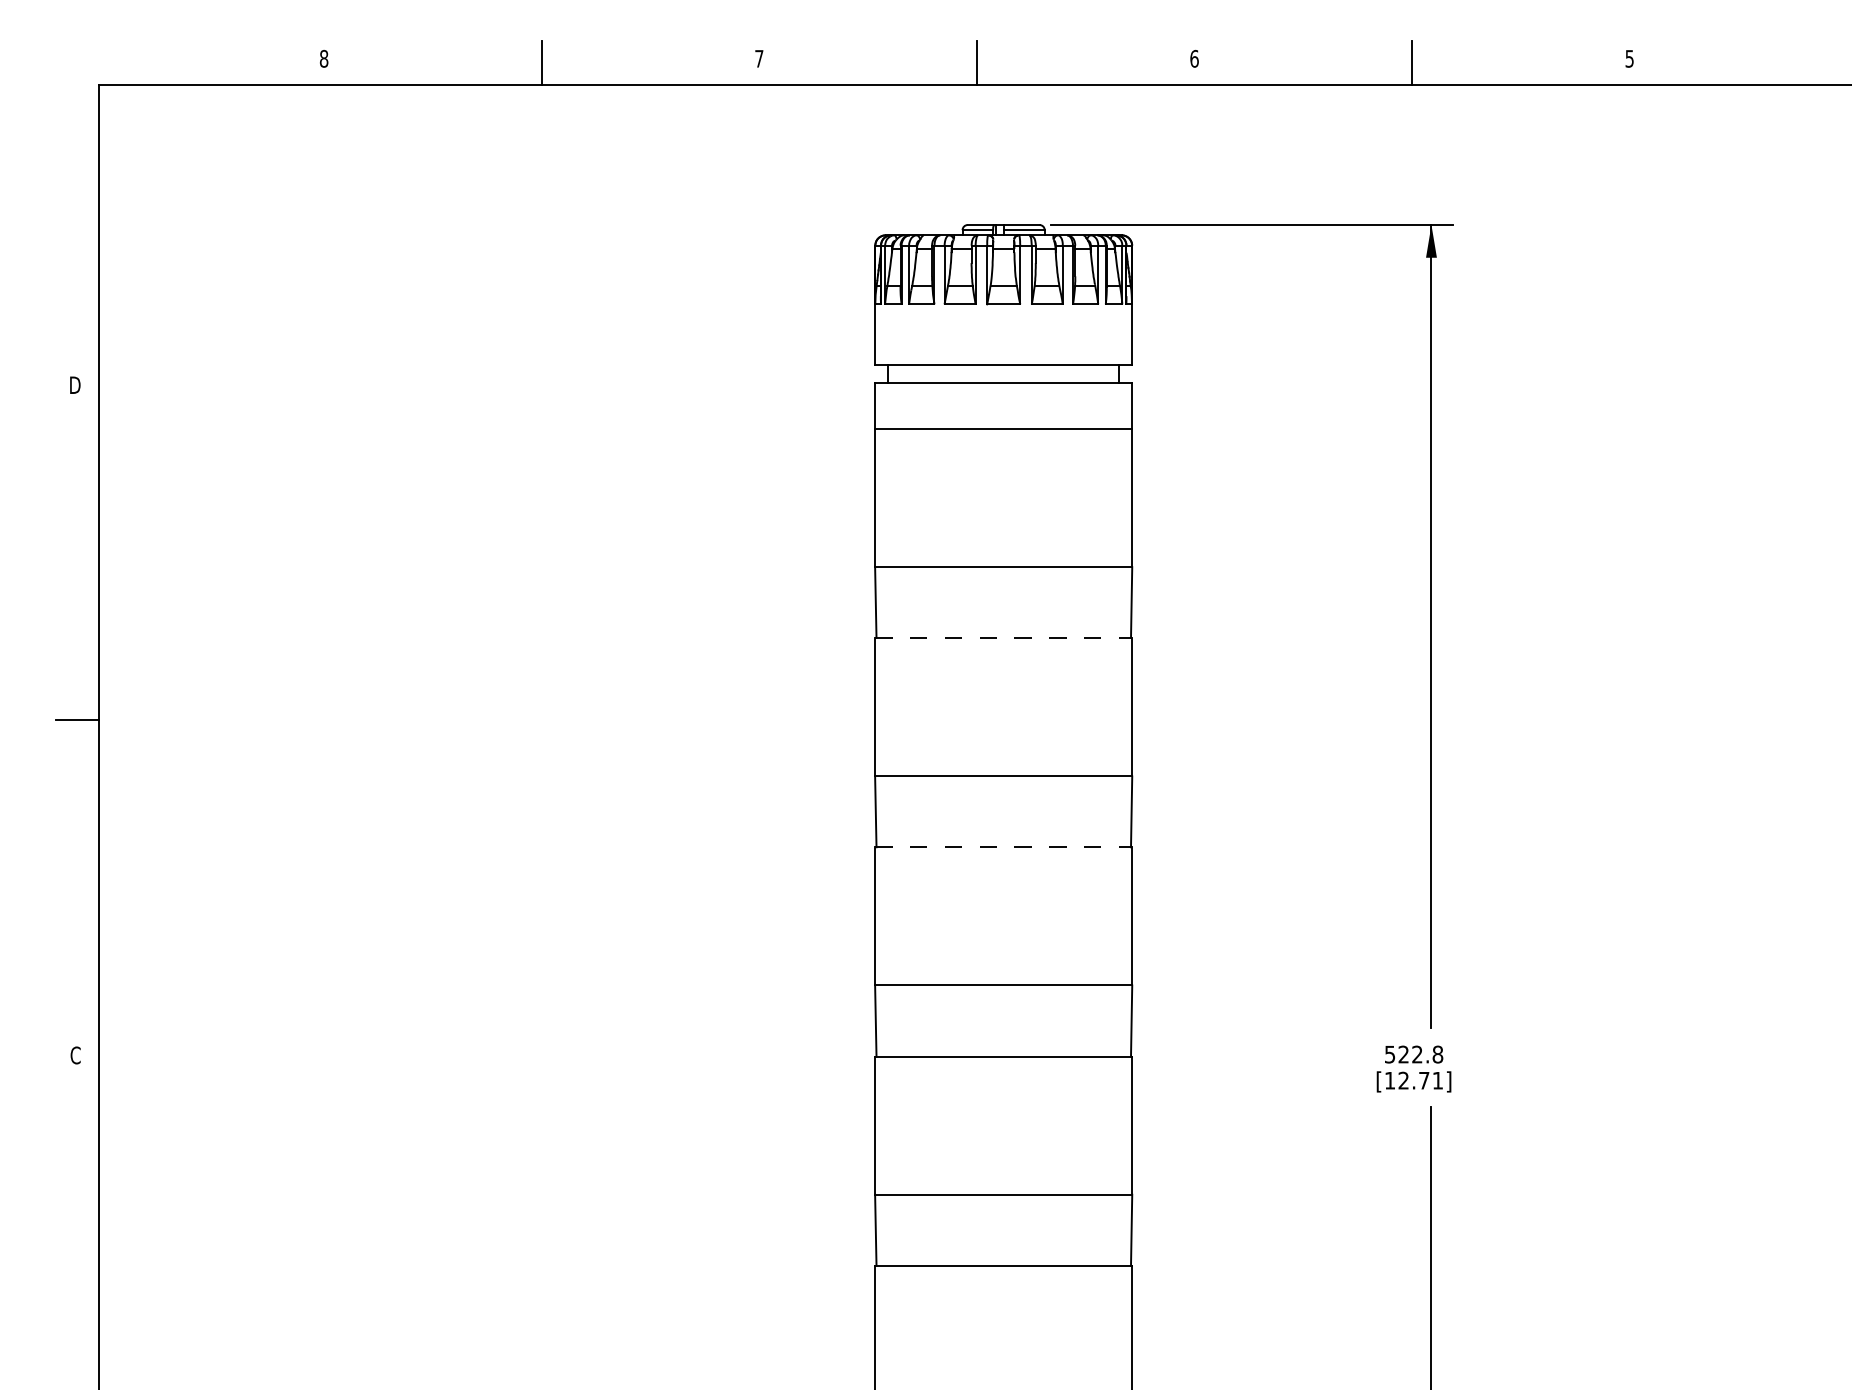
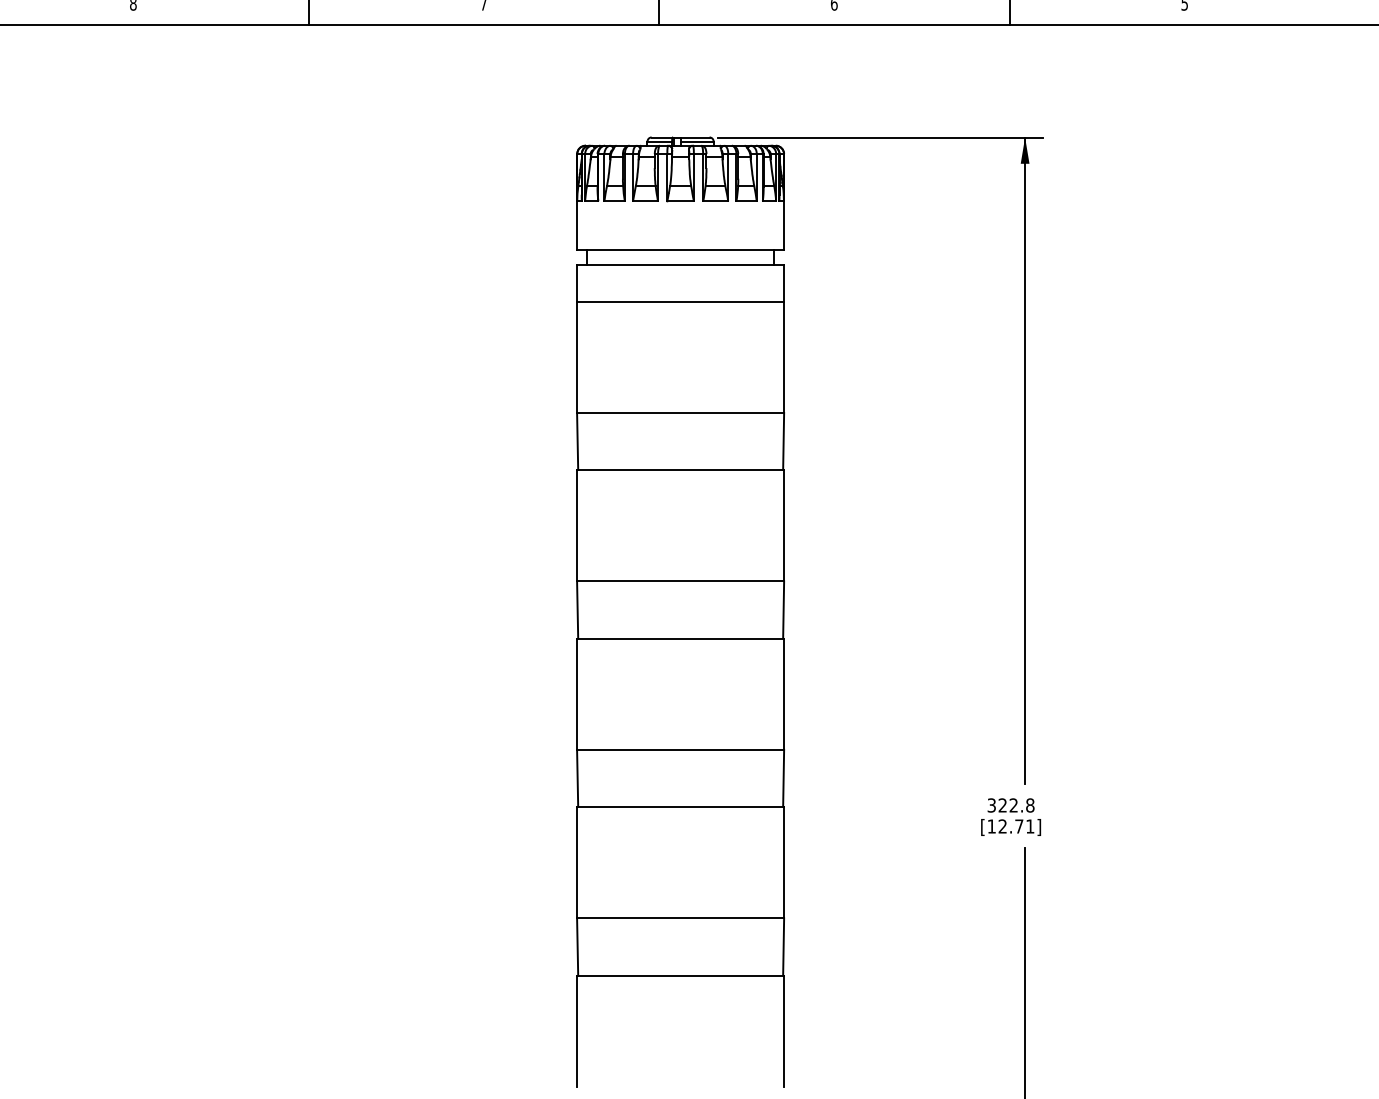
line: (1003, 638) -> (680, 470), dashed -> solid
line: (1003, 847) -> (680, 638), dashed -> solid
text: (1390, 1053) -> (992, 804), 522.8 -> 322.8

